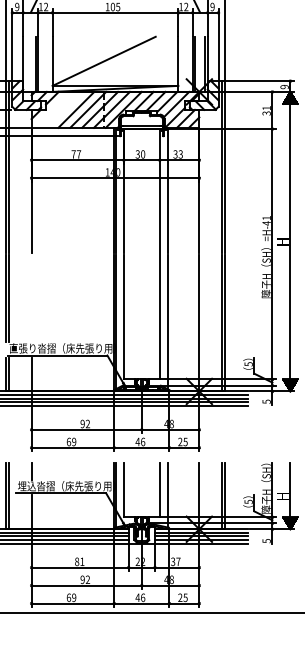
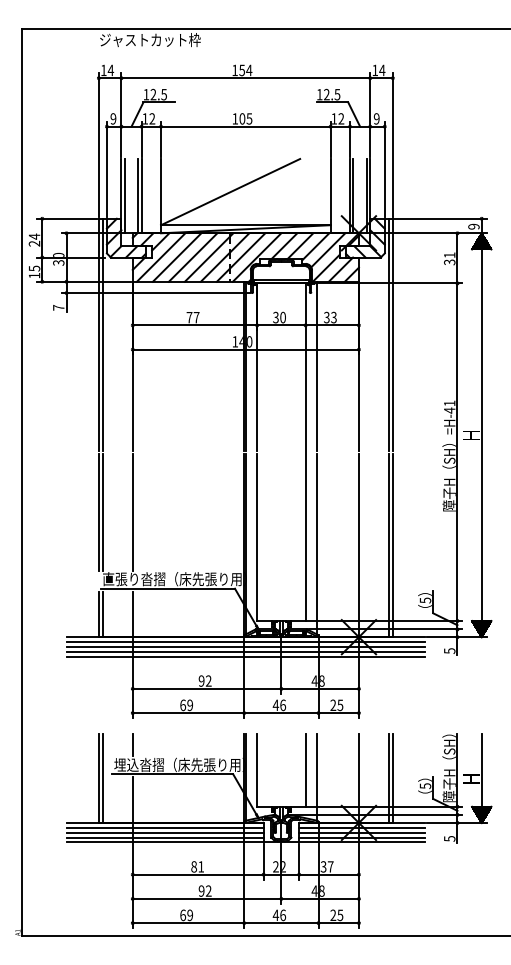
line: (25, 63) -> (124, 195), added
line: (52, 109) -> (160, 257), added
line: (64, 109) -> (176, 257), added
line: (31, 298) -> (132, 511), added

